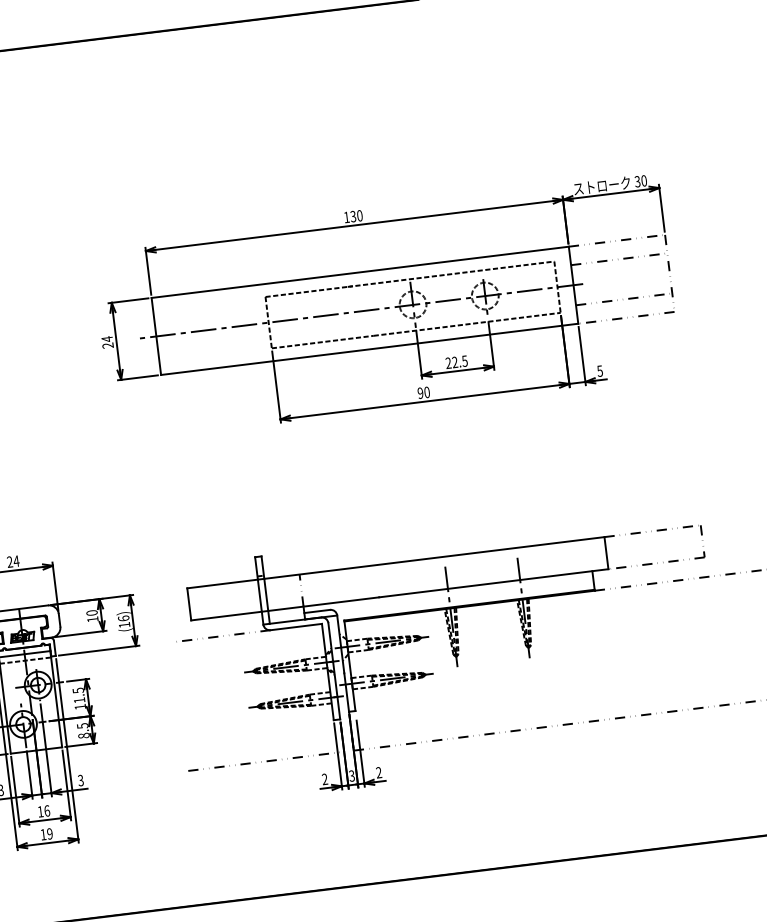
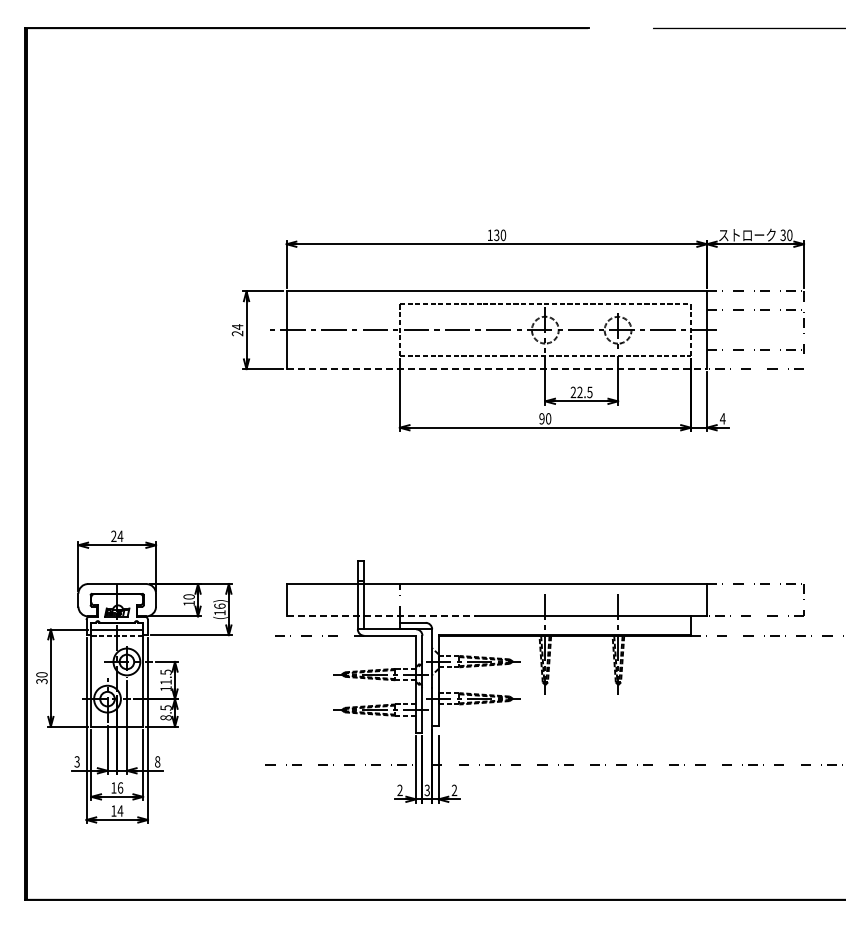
line: (370, 349) -> (497, 369), solid -> dashed
text: (599, 370) -> (722, 418), 5 -> 4
line: (285, 608) -> (381, 616), solid -> dashed
text: (80, 780) -> (157, 761), 3 -> 8
text: (49, 833) -> (120, 810), 19 -> 14

